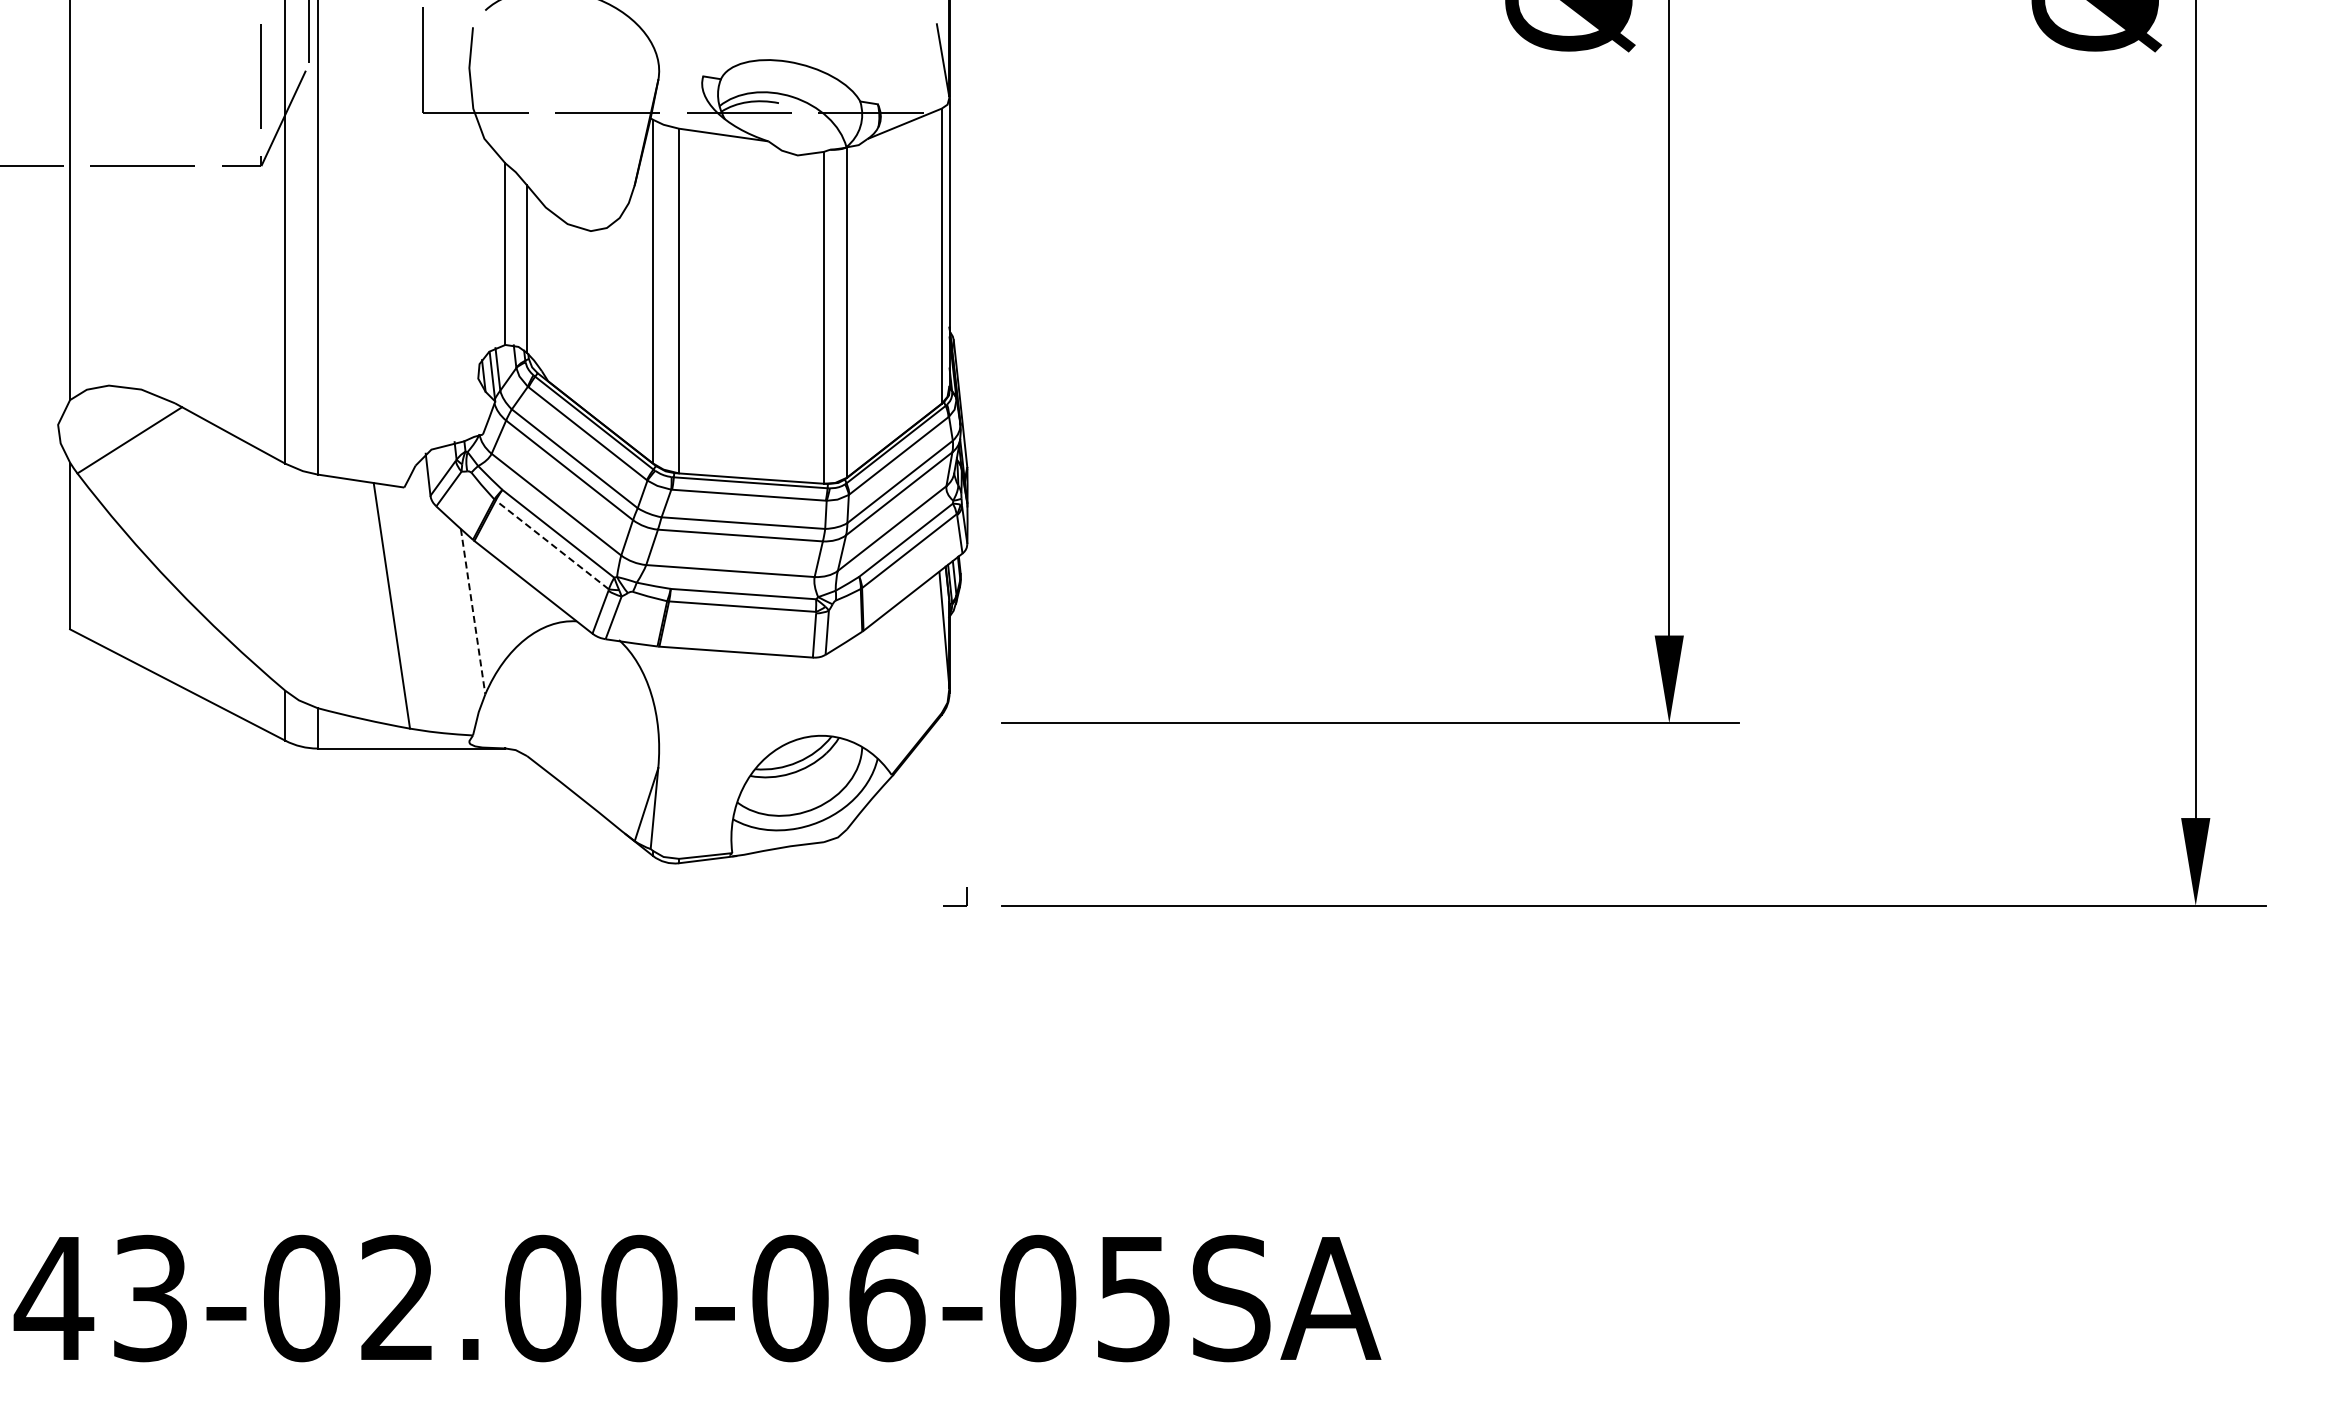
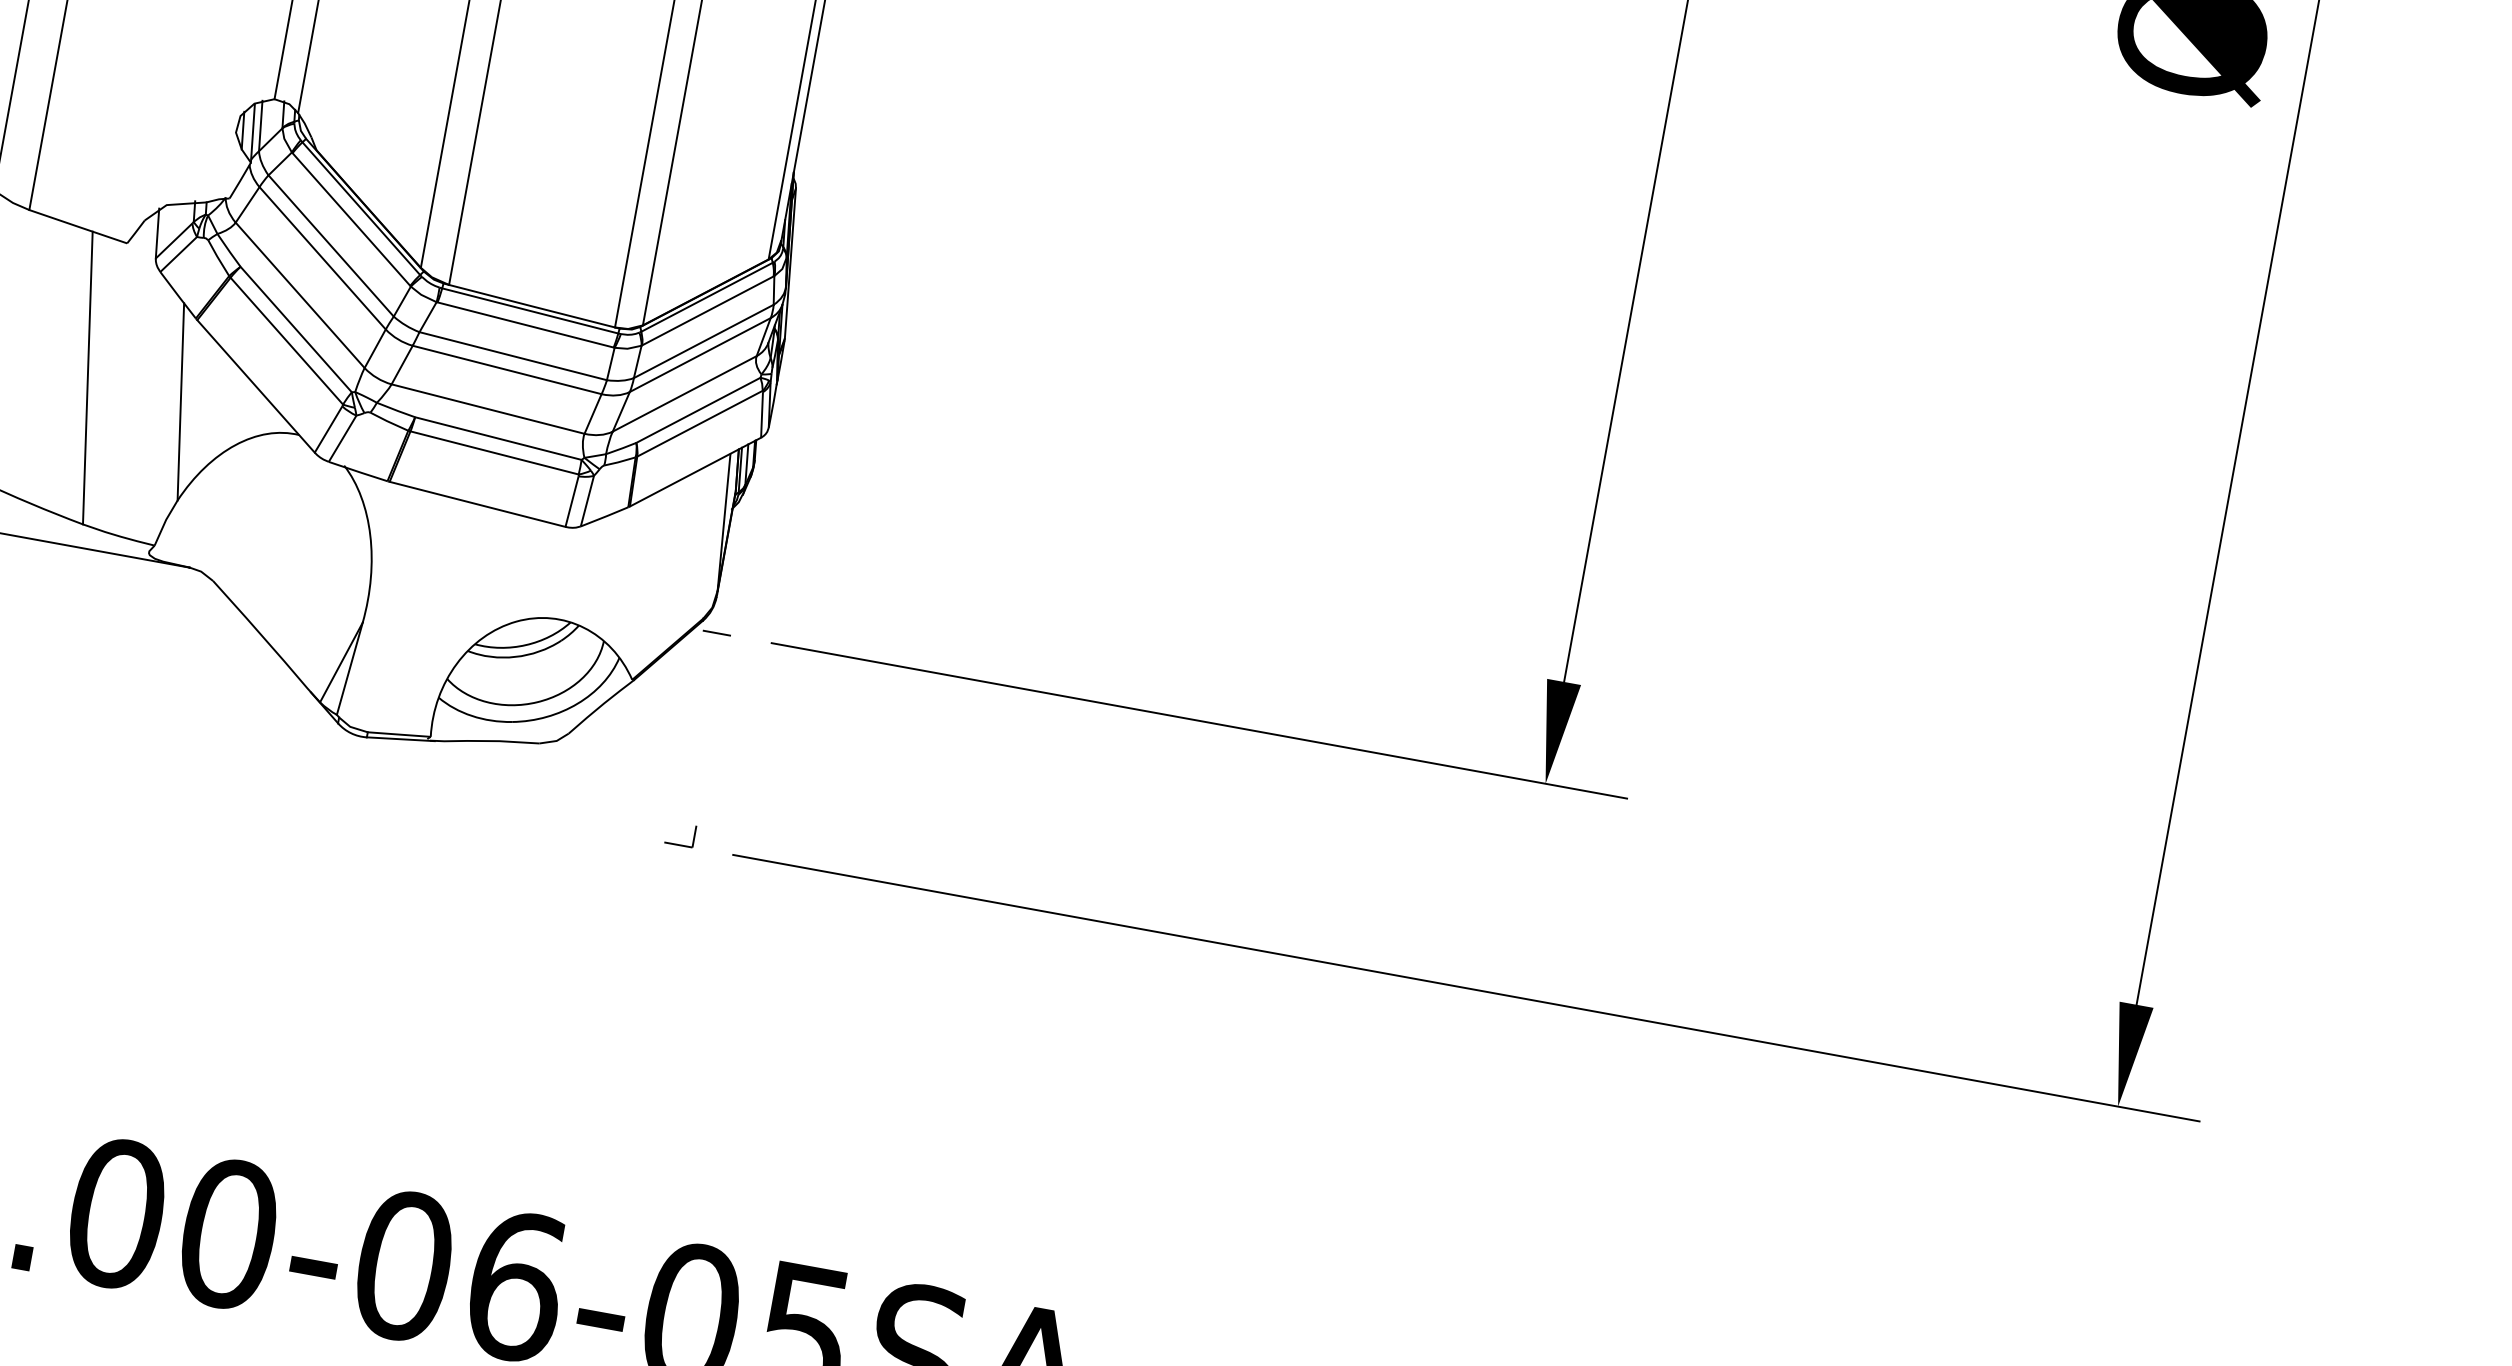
line: (552, 544) -> (287, 340), dashed -> solid
line: (473, 611) -> (181, 401), dashed -> solid
line: (955, 723) -> (717, 633), added

